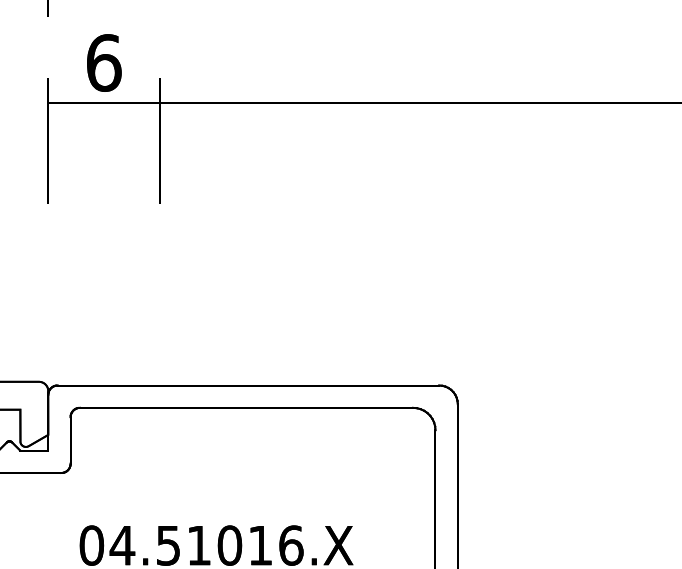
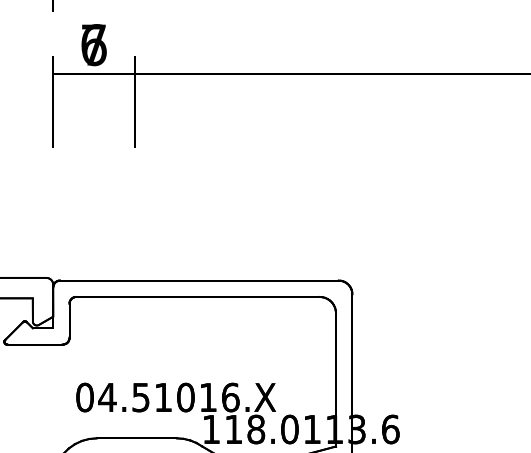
text: (103, 63) -> (93, 45), 6 -> 7

